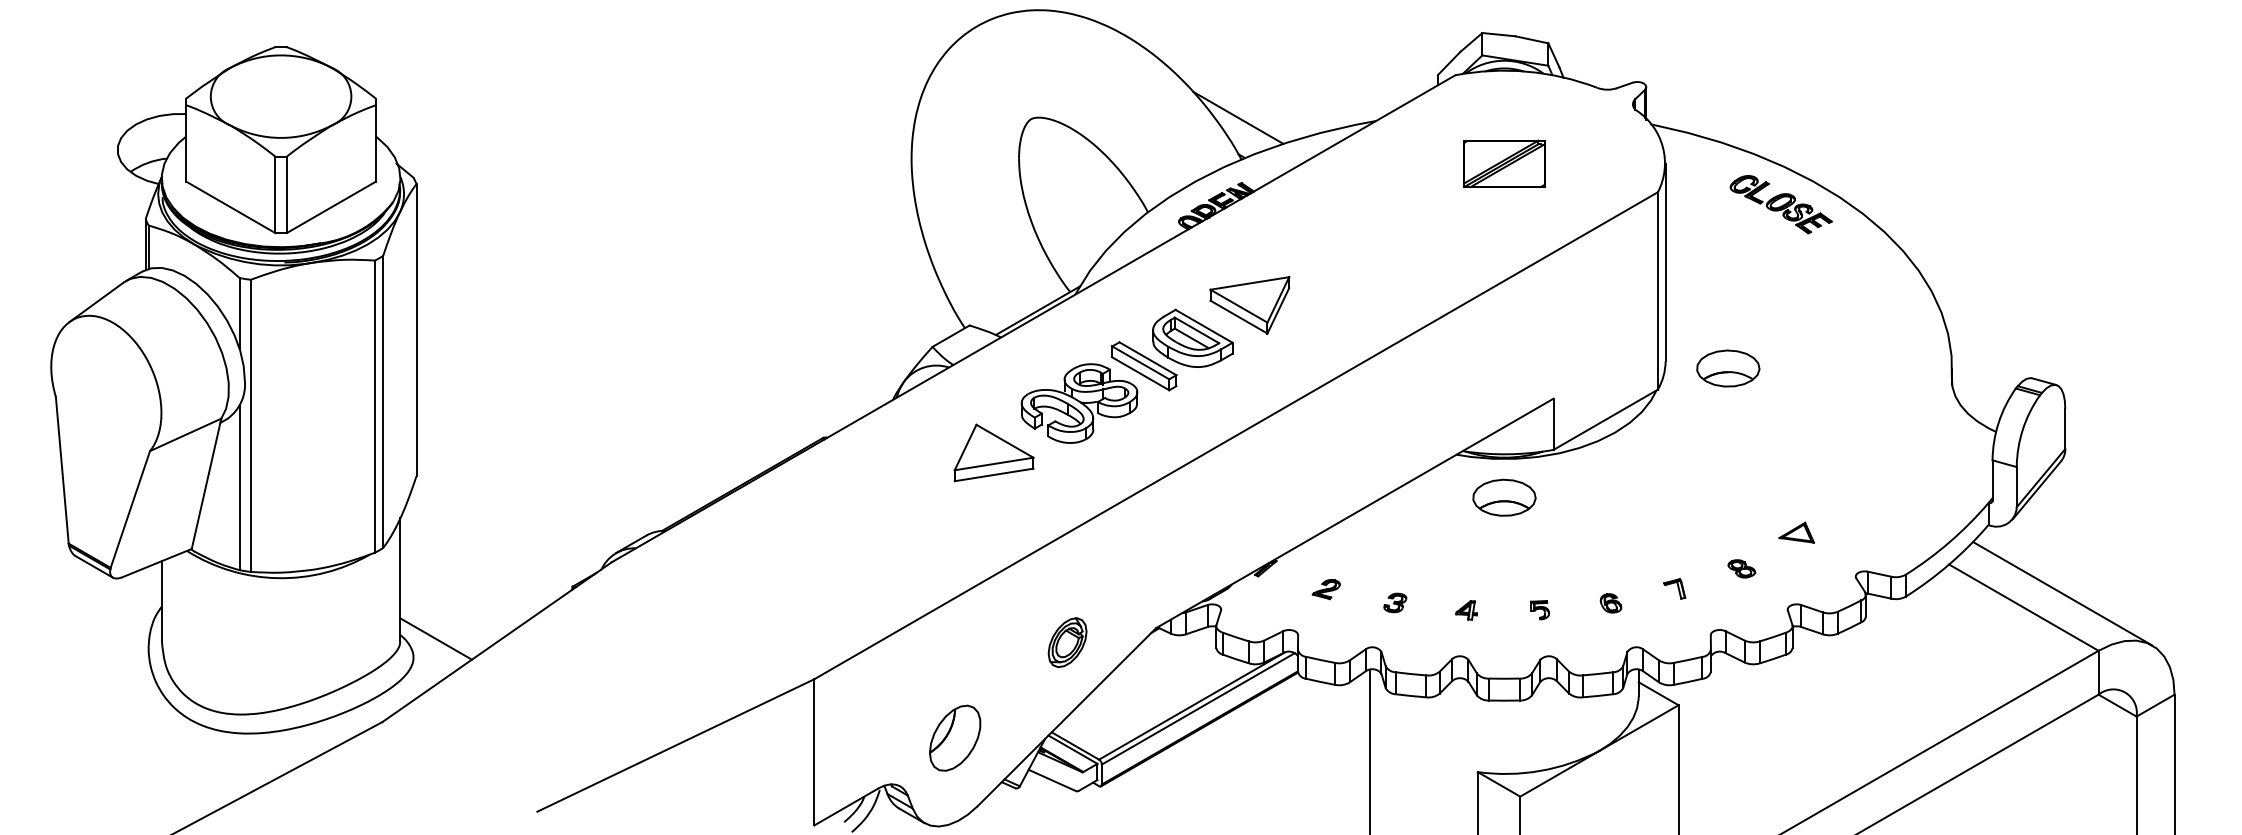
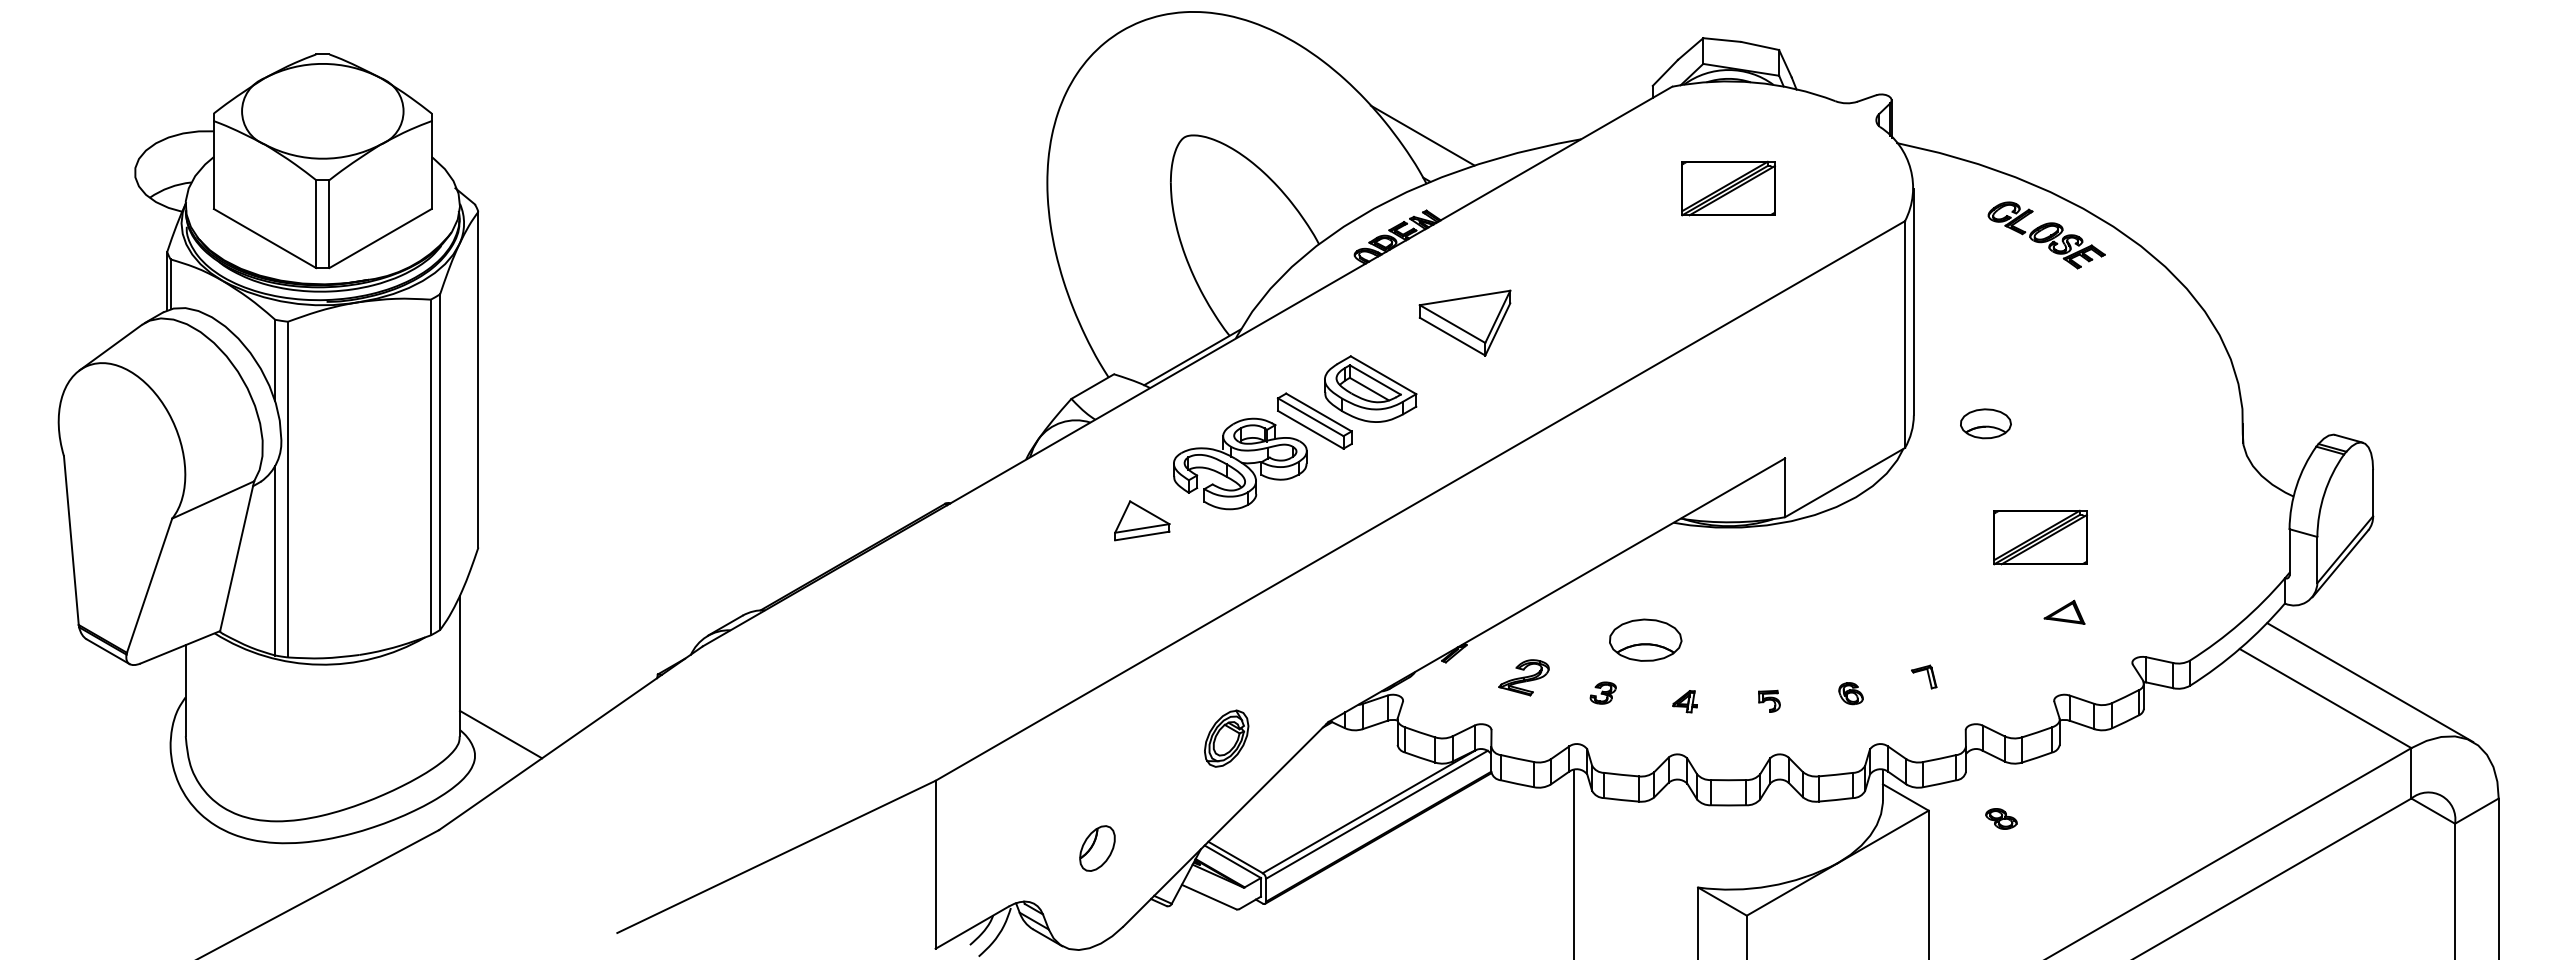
part: (1249, 304) -> (1464, 322), moved
part: (1727, 368) -> (1985, 423), size x0.7
part: (994, 452) -> (1142, 520), size x0.6
part: (1775, 467) -> (2040, 537), added
part: (1504, 497) -> (1645, 639), moved
part: (1741, 568) -> (2001, 818), moved
part: (1325, 589) -> (1523, 677), size x1.6
part: (955, 738) -> (1097, 848), size x0.6

